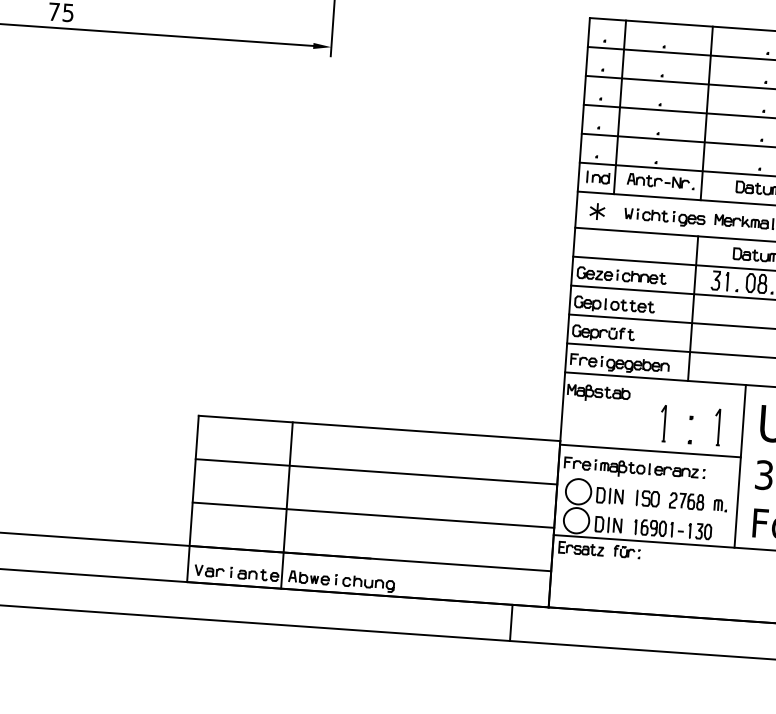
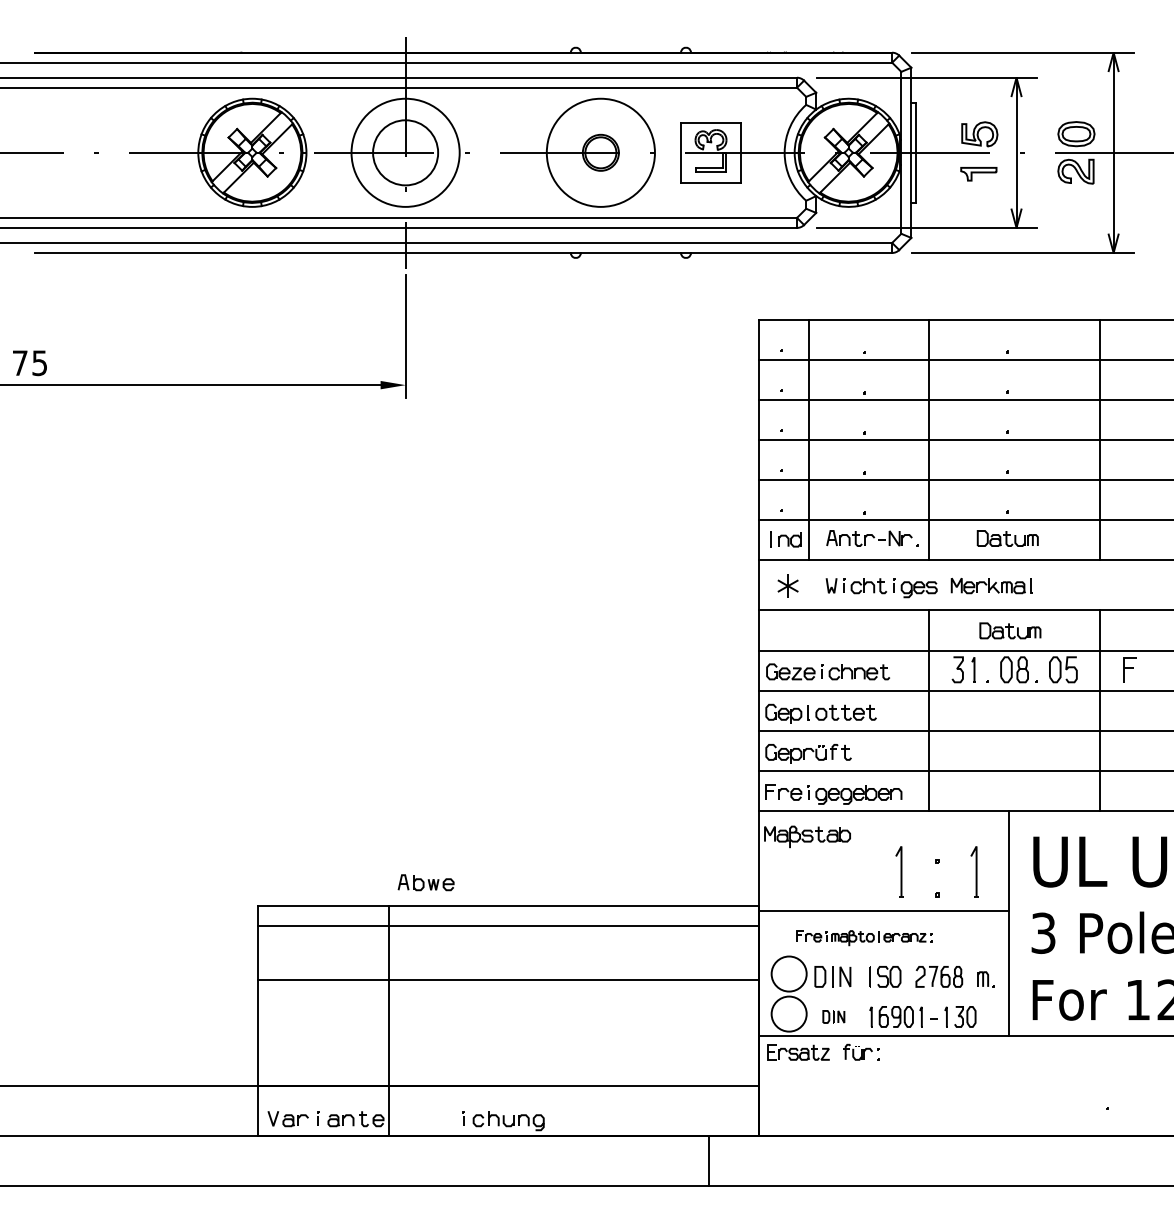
part: (634, 469) -> (864, 938), size x0.7
line: (376, 472) -> (508, 926), moved
line: (373, 515) -> (508, 980), moved
part: (608, 524) -> (833, 1016), size x0.6
part: (308, 577) -> (425, 882), moved

